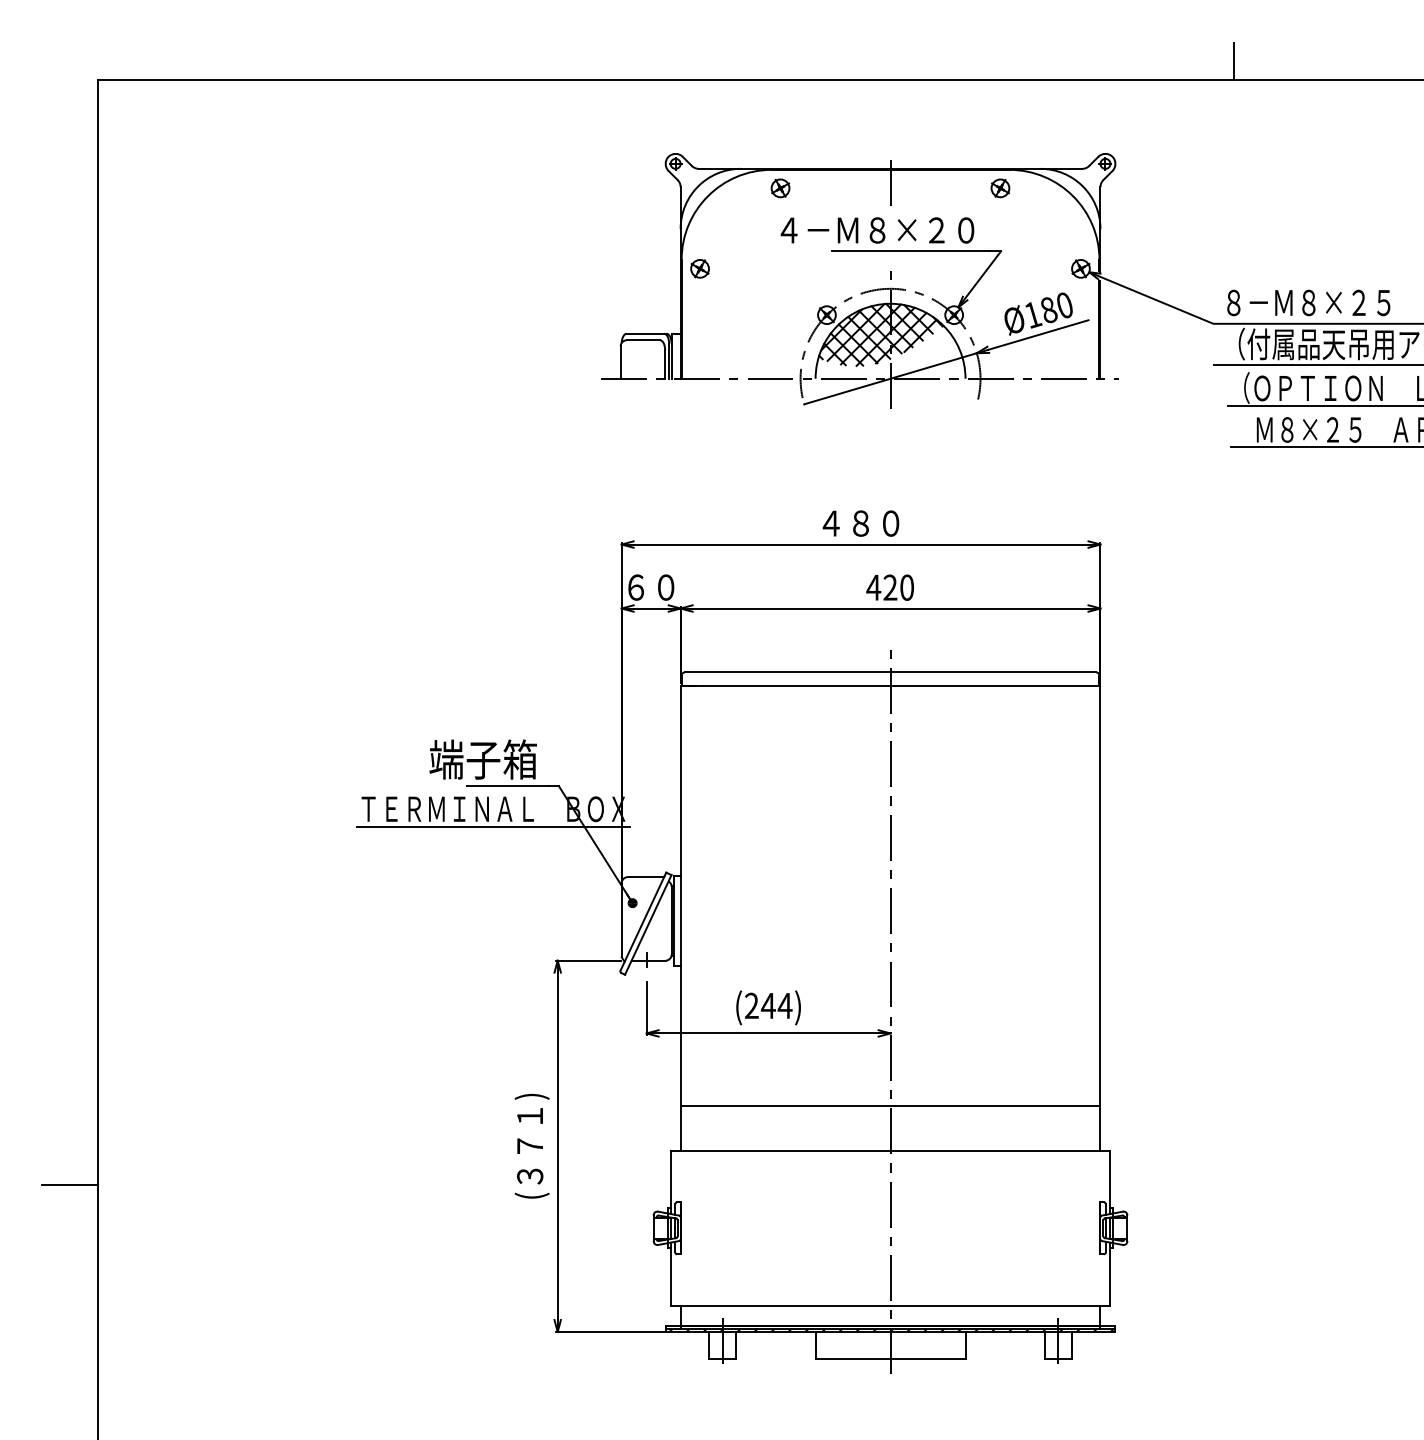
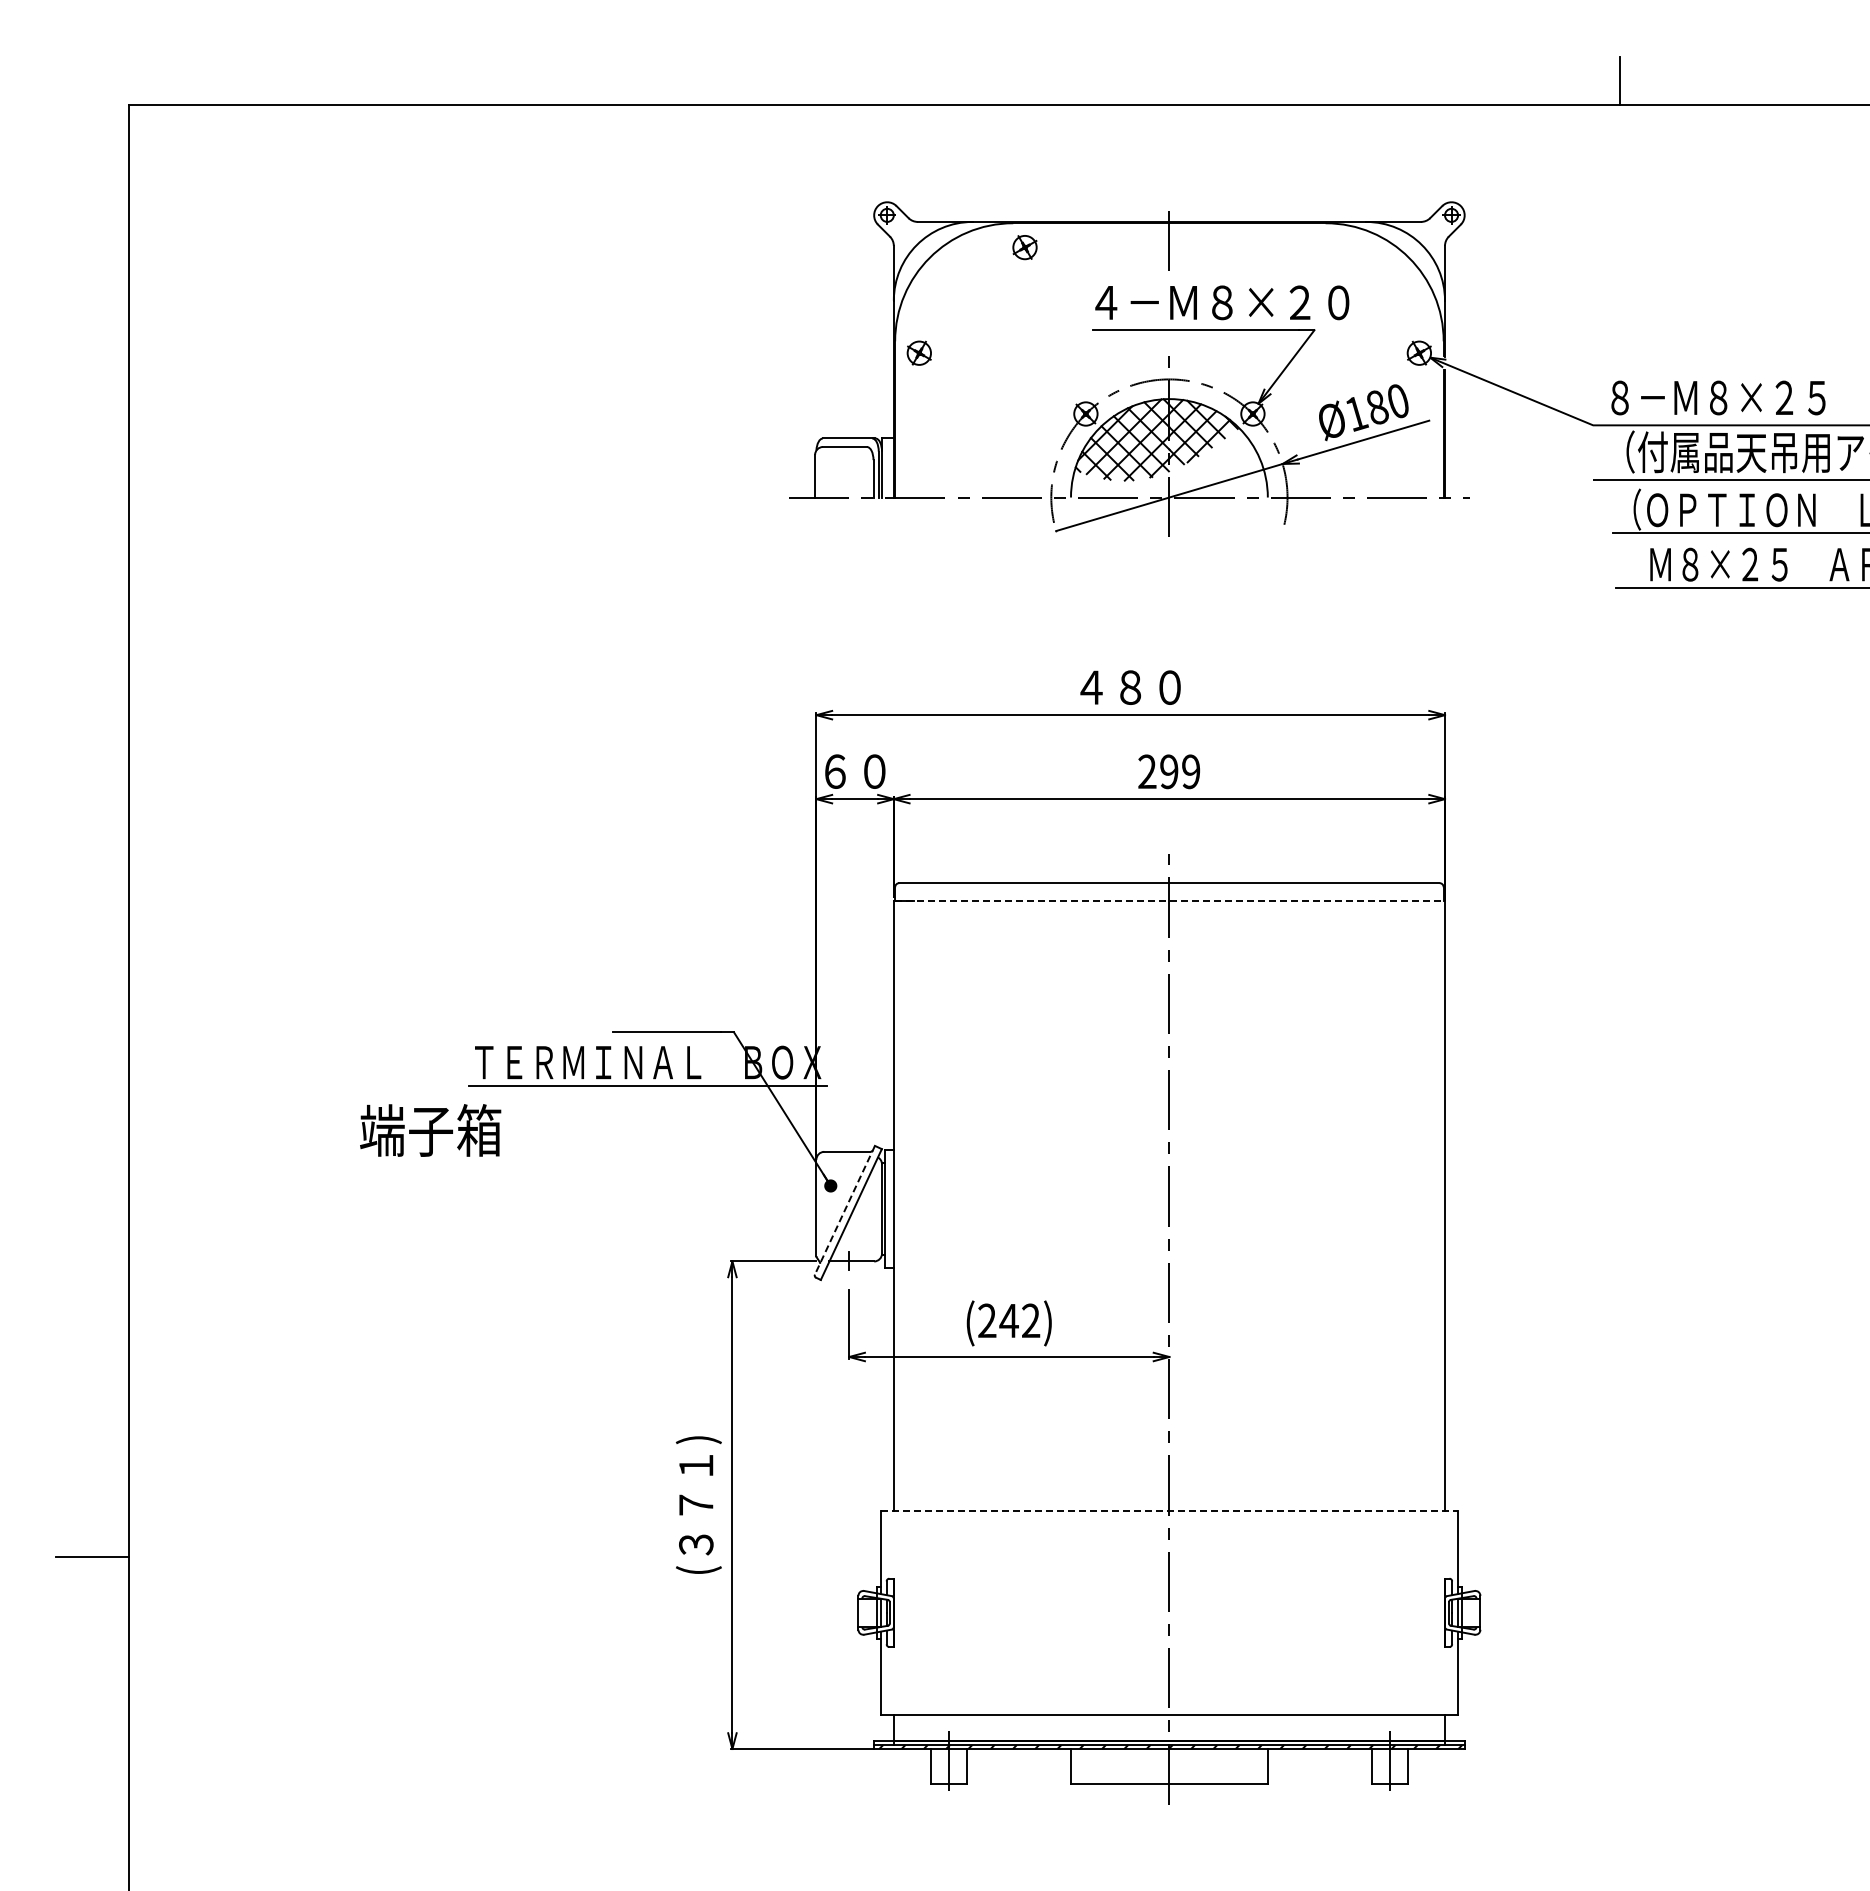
part: (1000, 188) -> (1313, 247), removed
text: (877, 230) -> (1222, 302), moved
text: (889, 587) -> (1168, 771), 420 -> 299
line: (891, 685) -> (1170, 900), solid -> dashed
text: (483, 759) -> (430, 1130), moved
line: (643, 921) -> (844, 1210), solid -> dashed
text: (784, 1005) -> (1030, 1320), (244) -> (242)
line: (890, 1106) -> (1169, 1452), removed
line: (890, 1151) -> (1169, 1511), solid -> dashed

